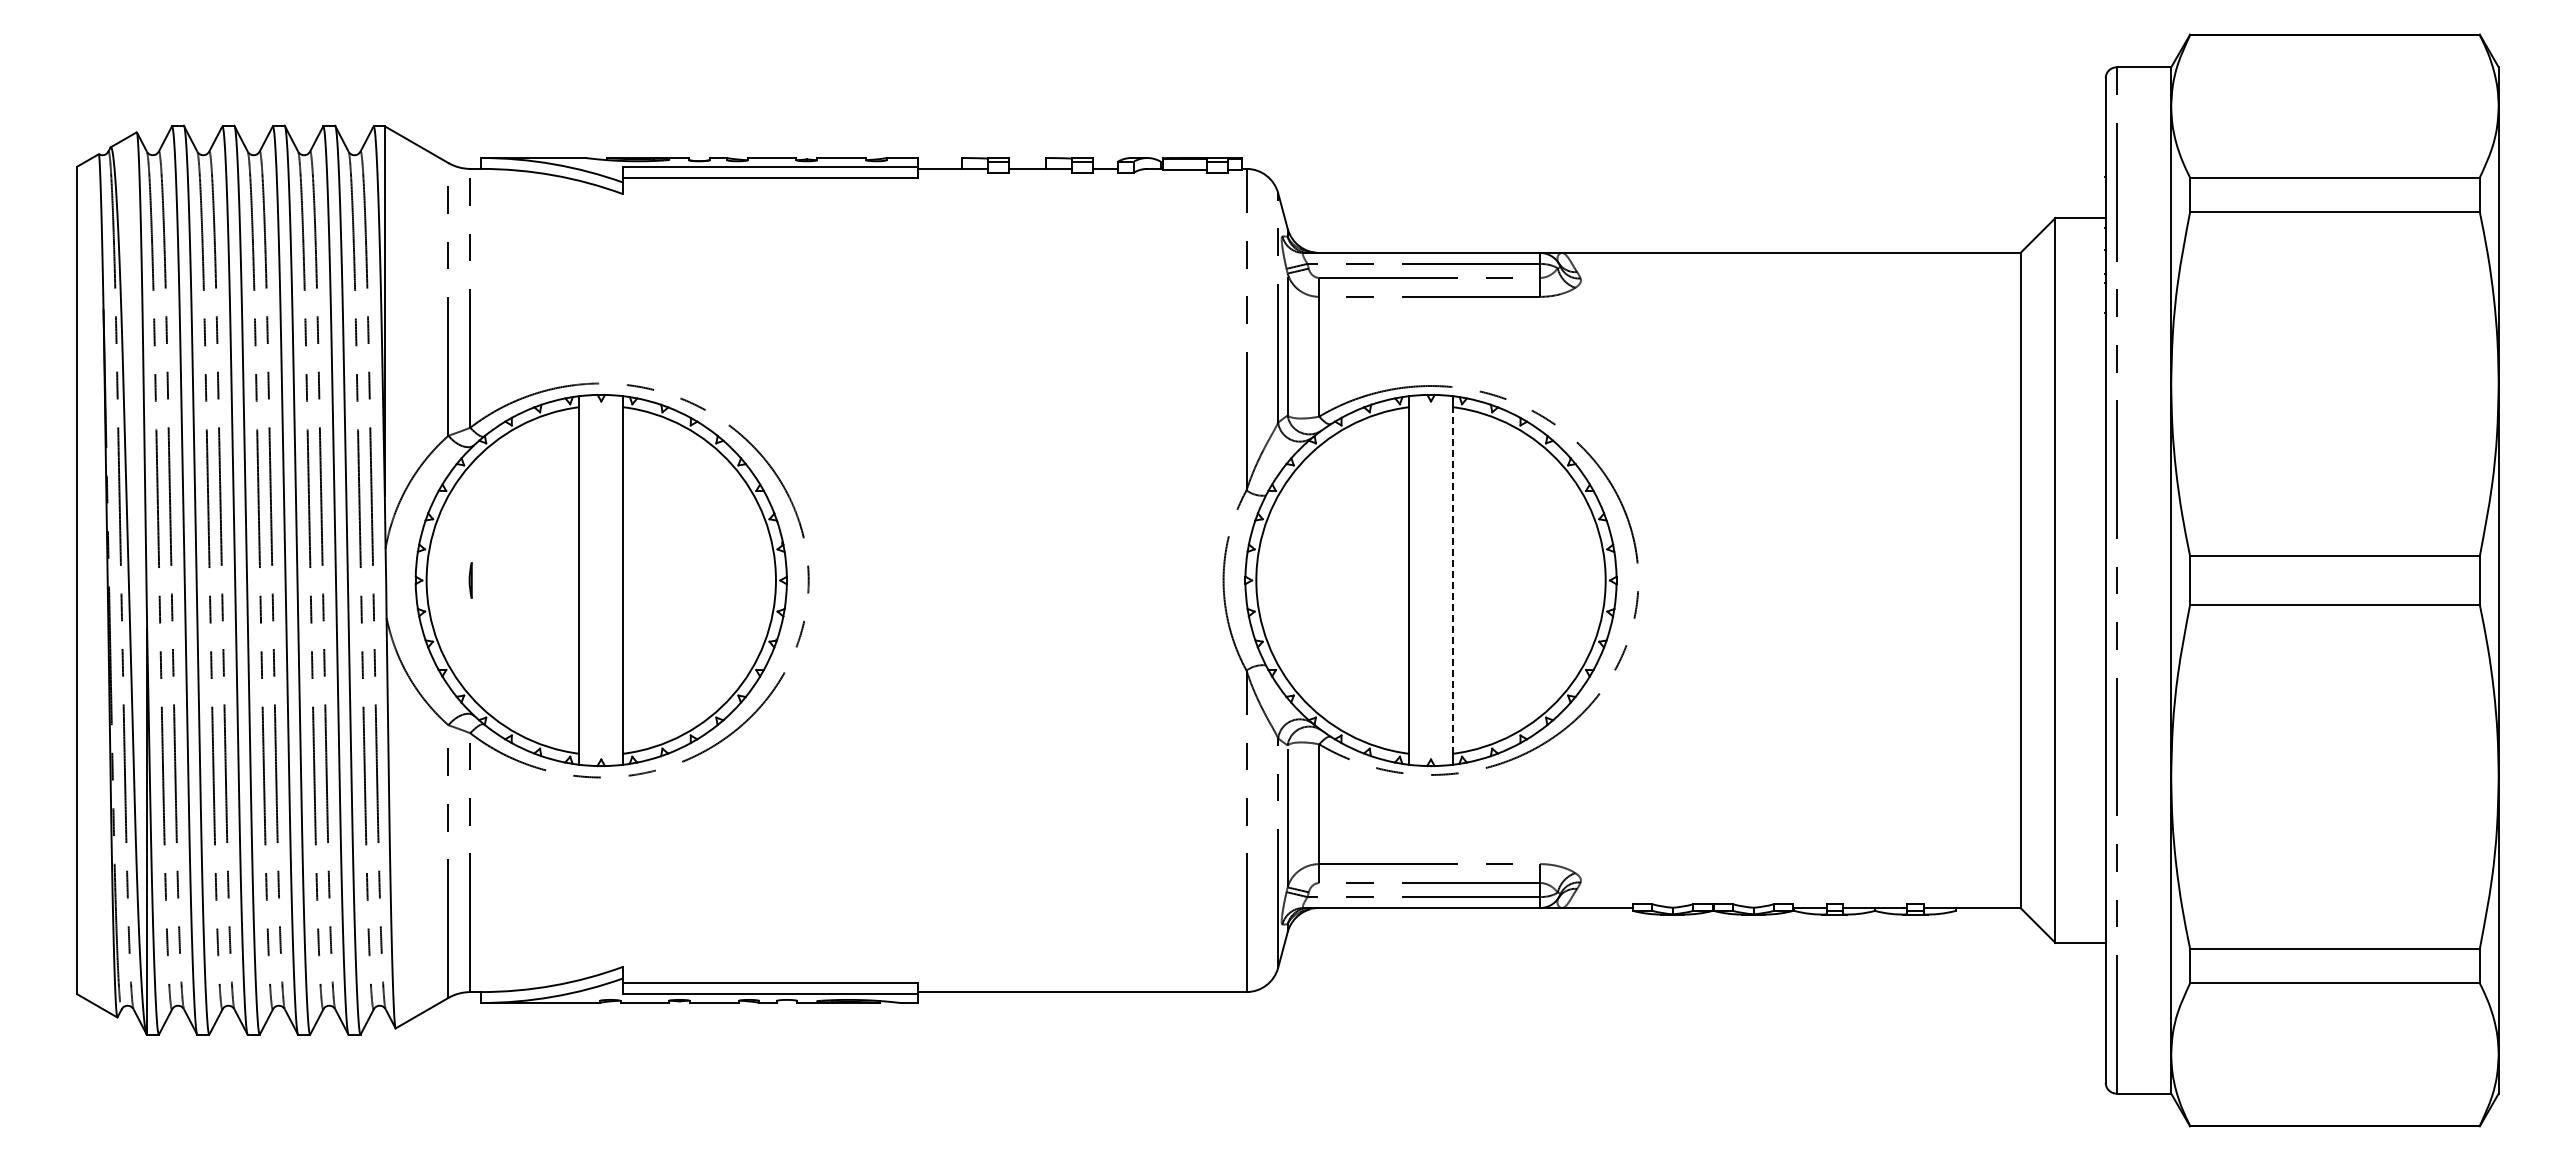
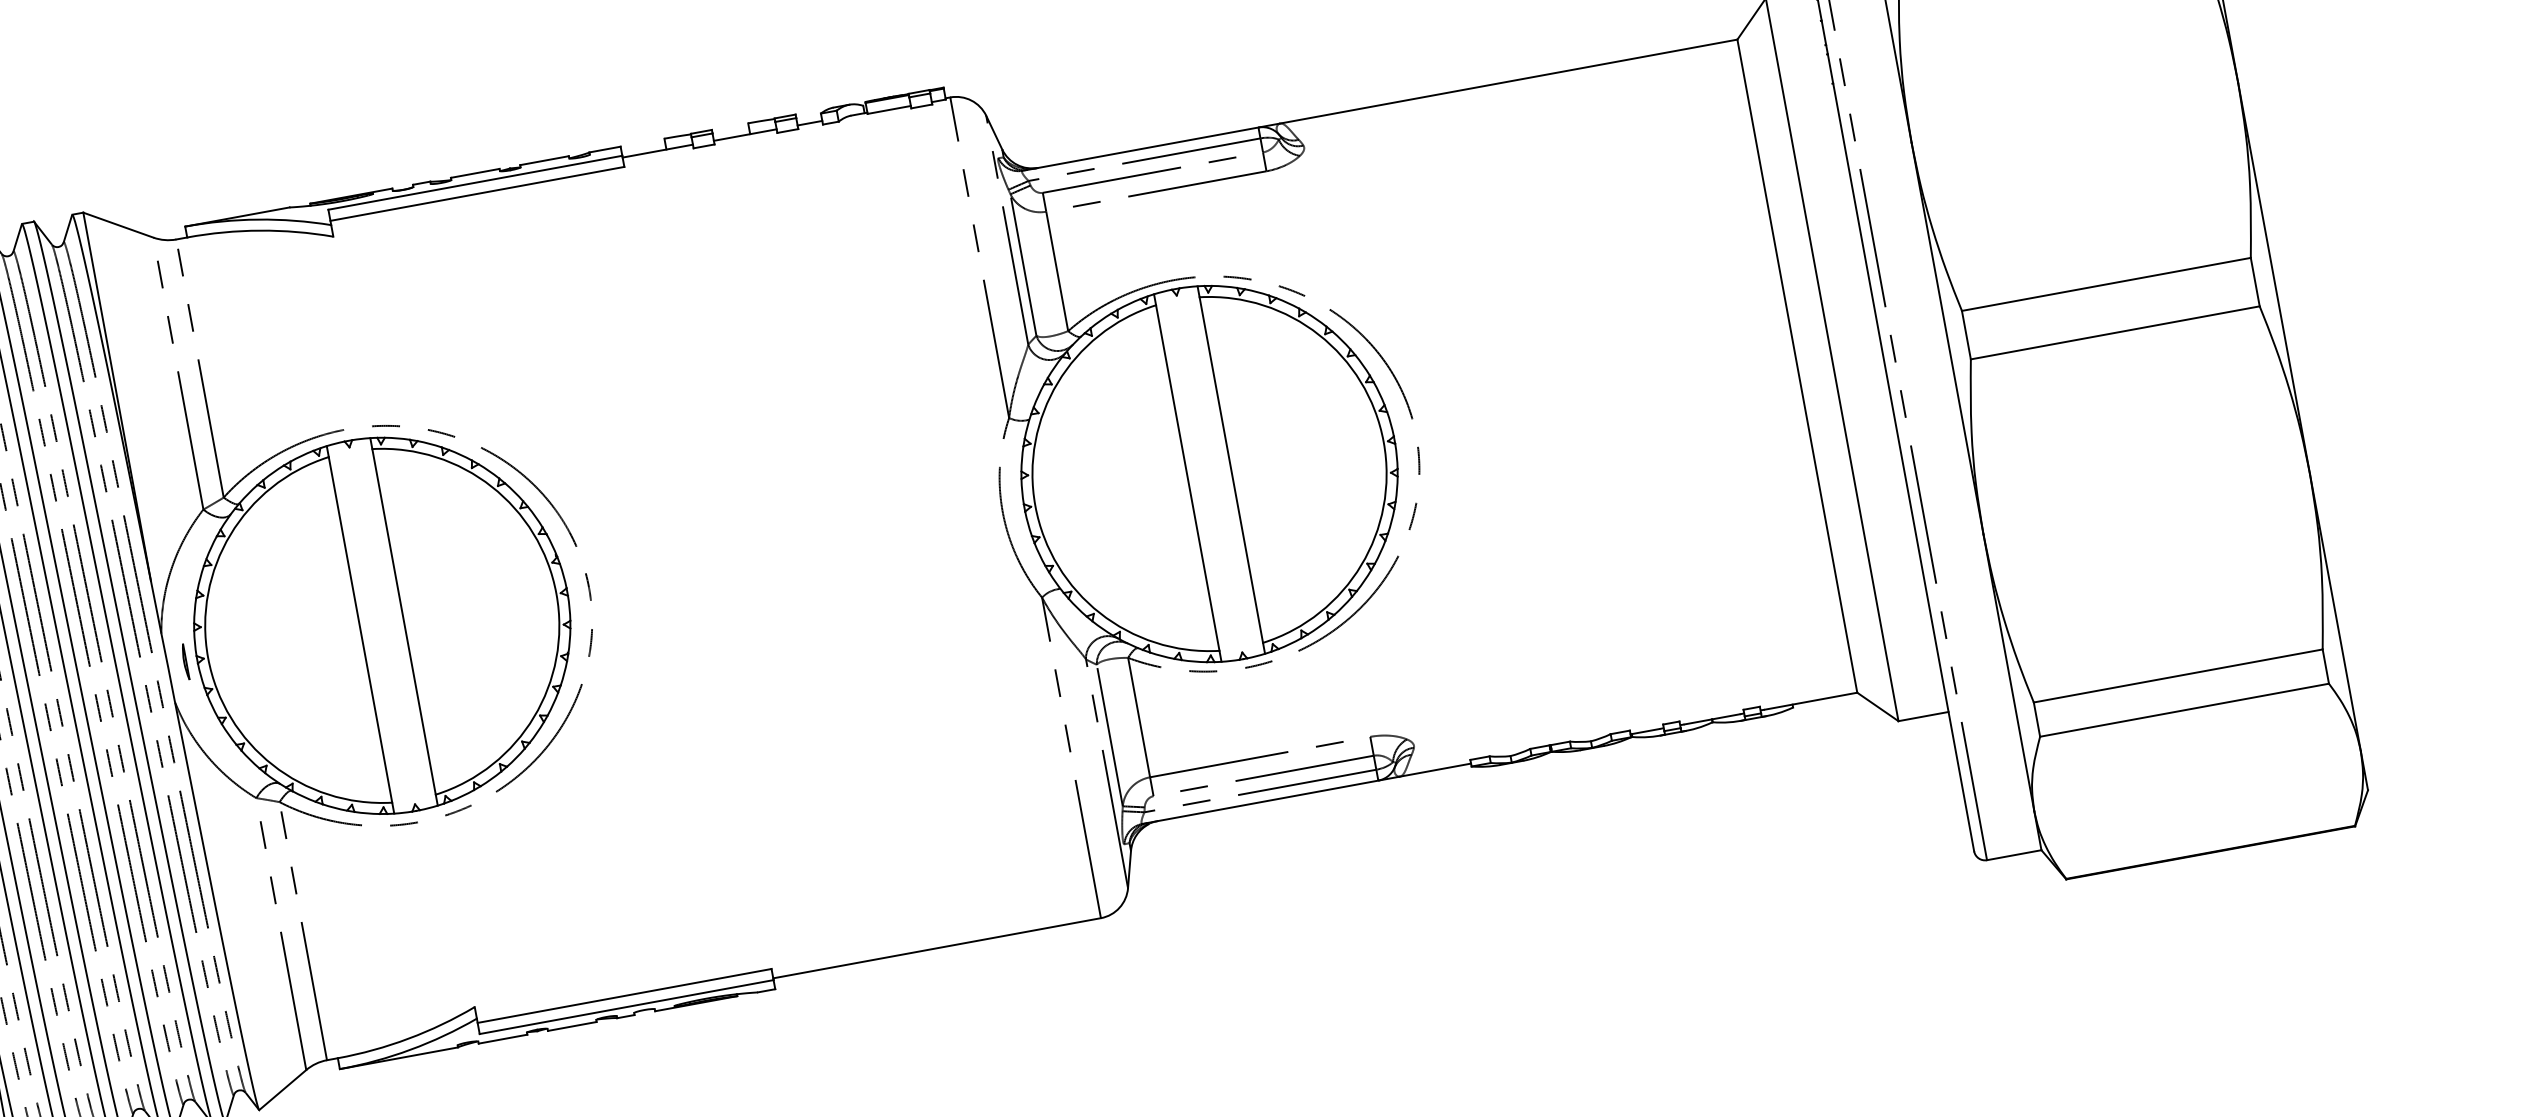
line: (470, 580) -> (185, 662), moved
line: (1452, 580) -> (1230, 470), dashed -> solid

